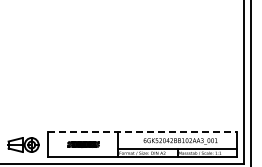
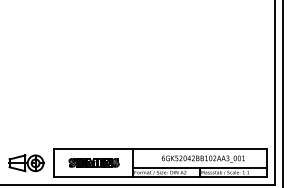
line: (143, 132) -> (161, 149), dashed -> solid
part: (83, 144) -> (93, 162), size x1.43

